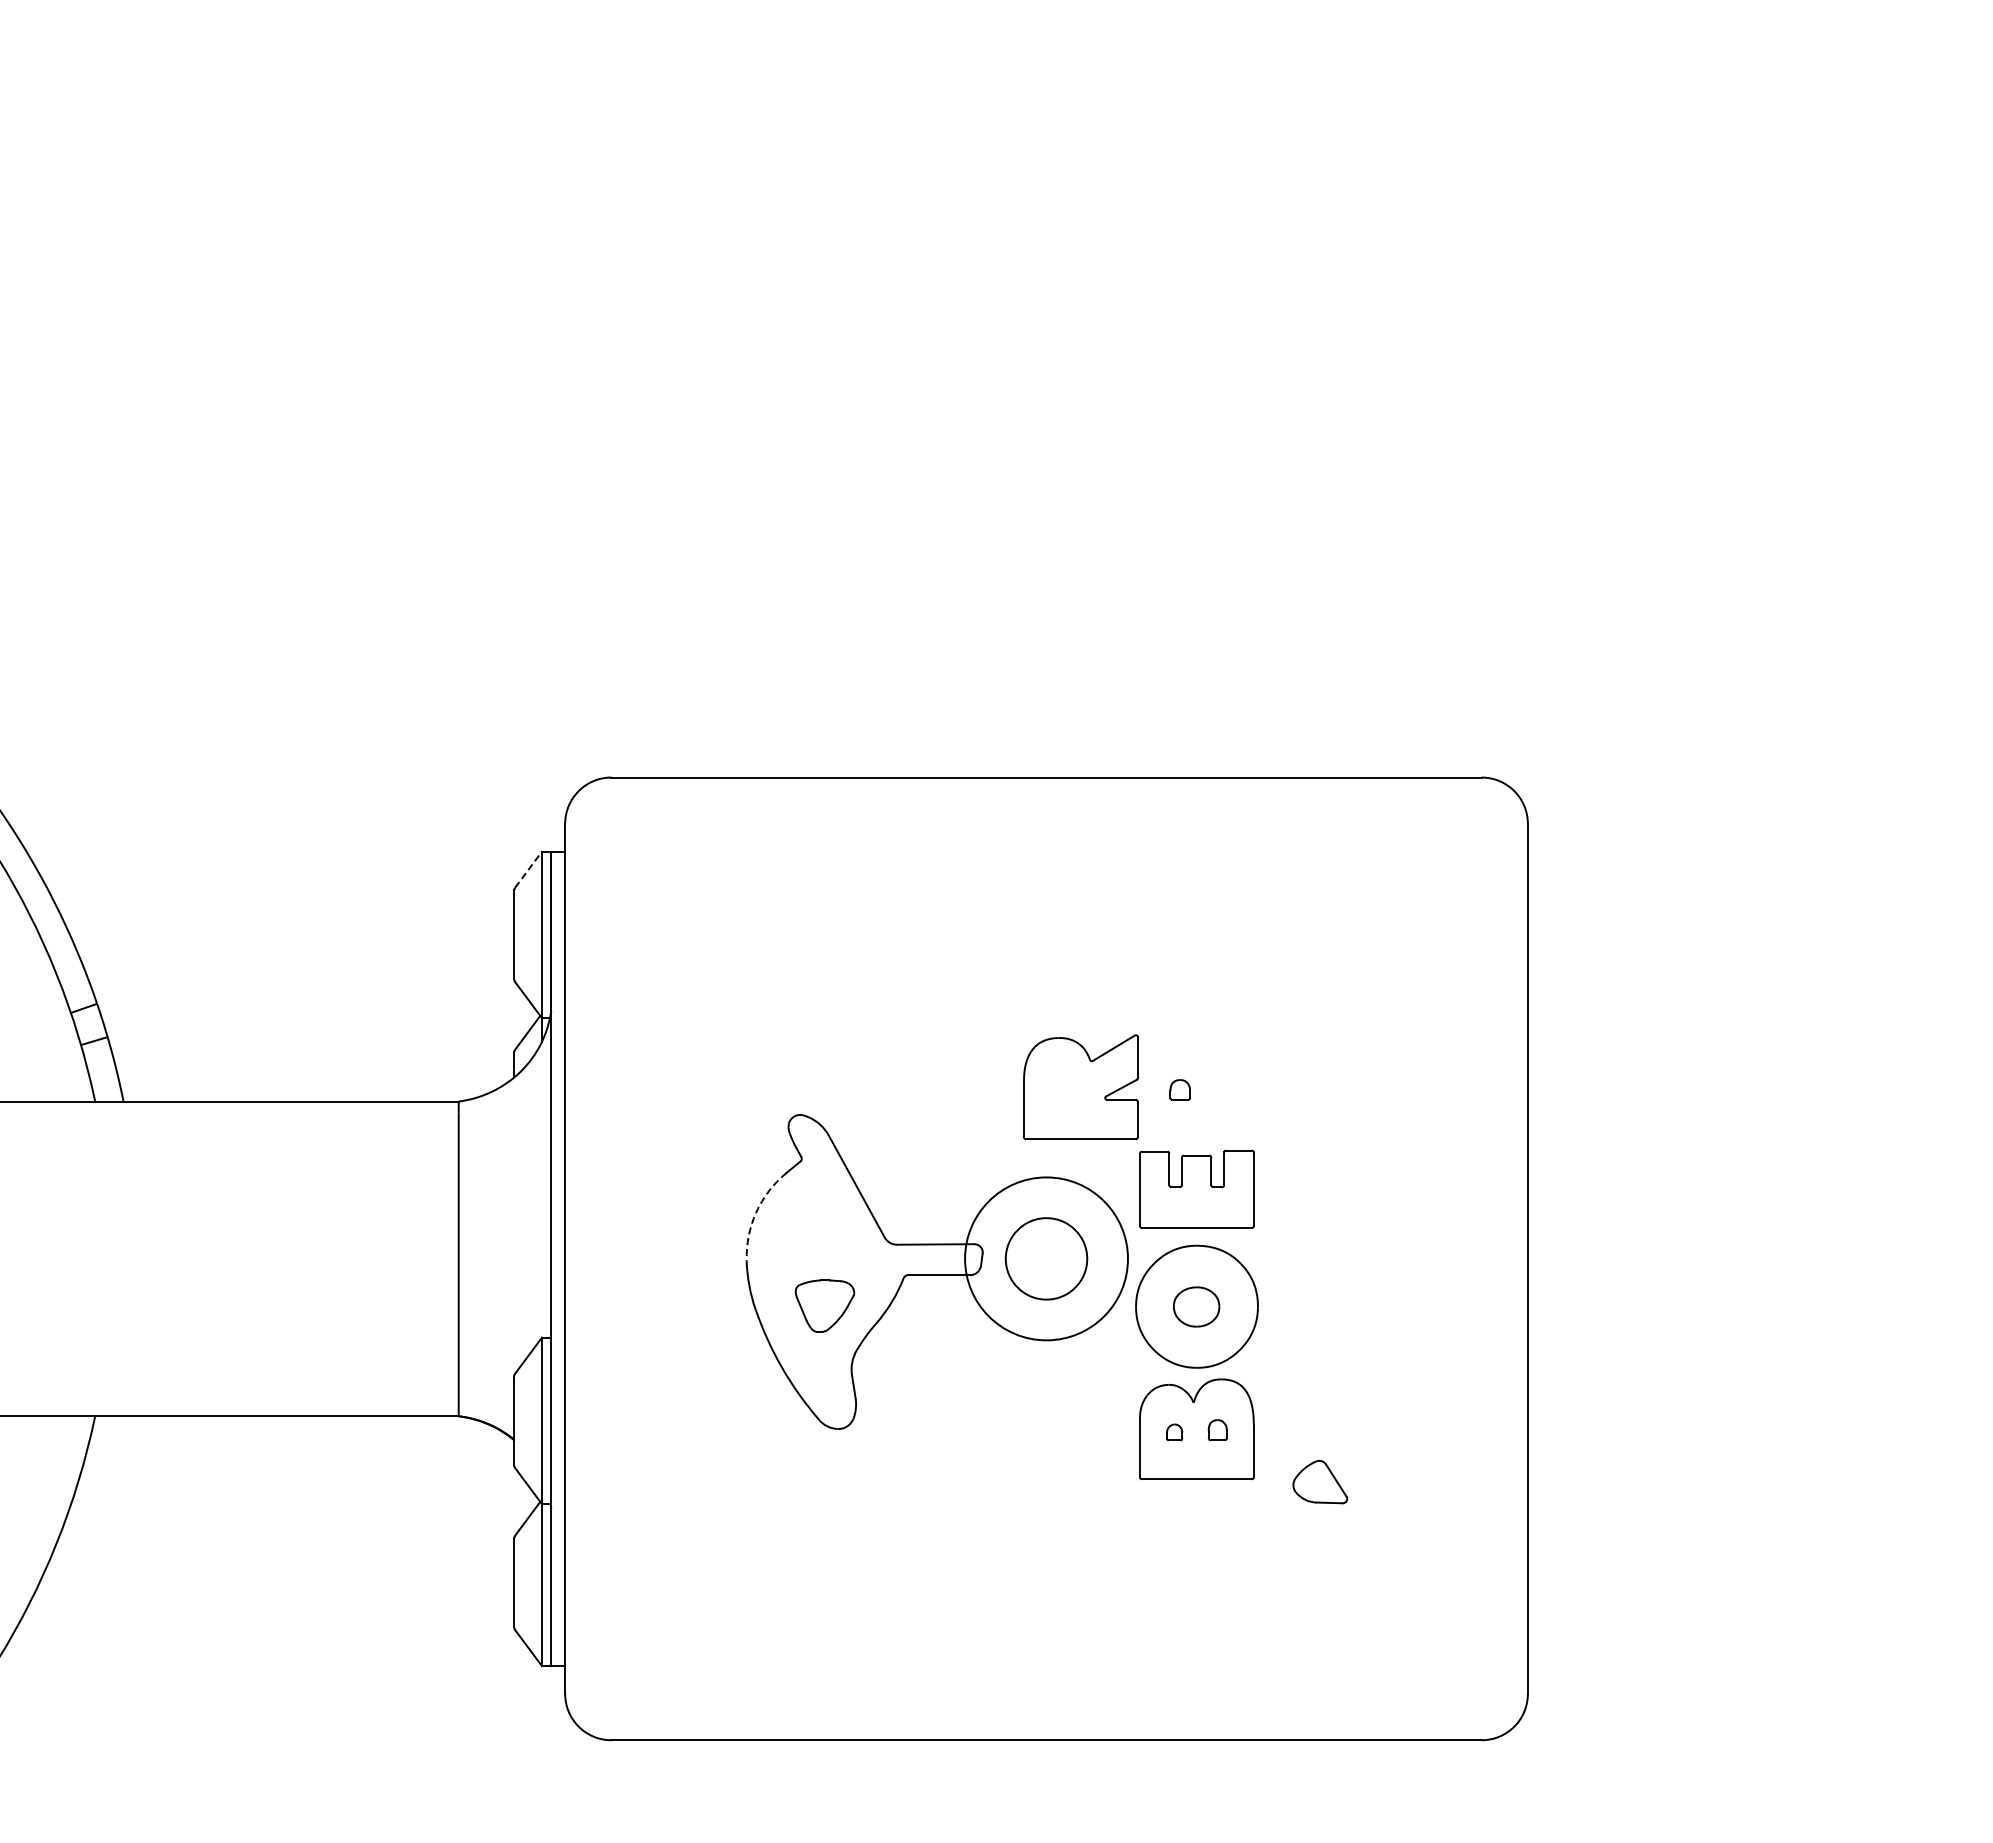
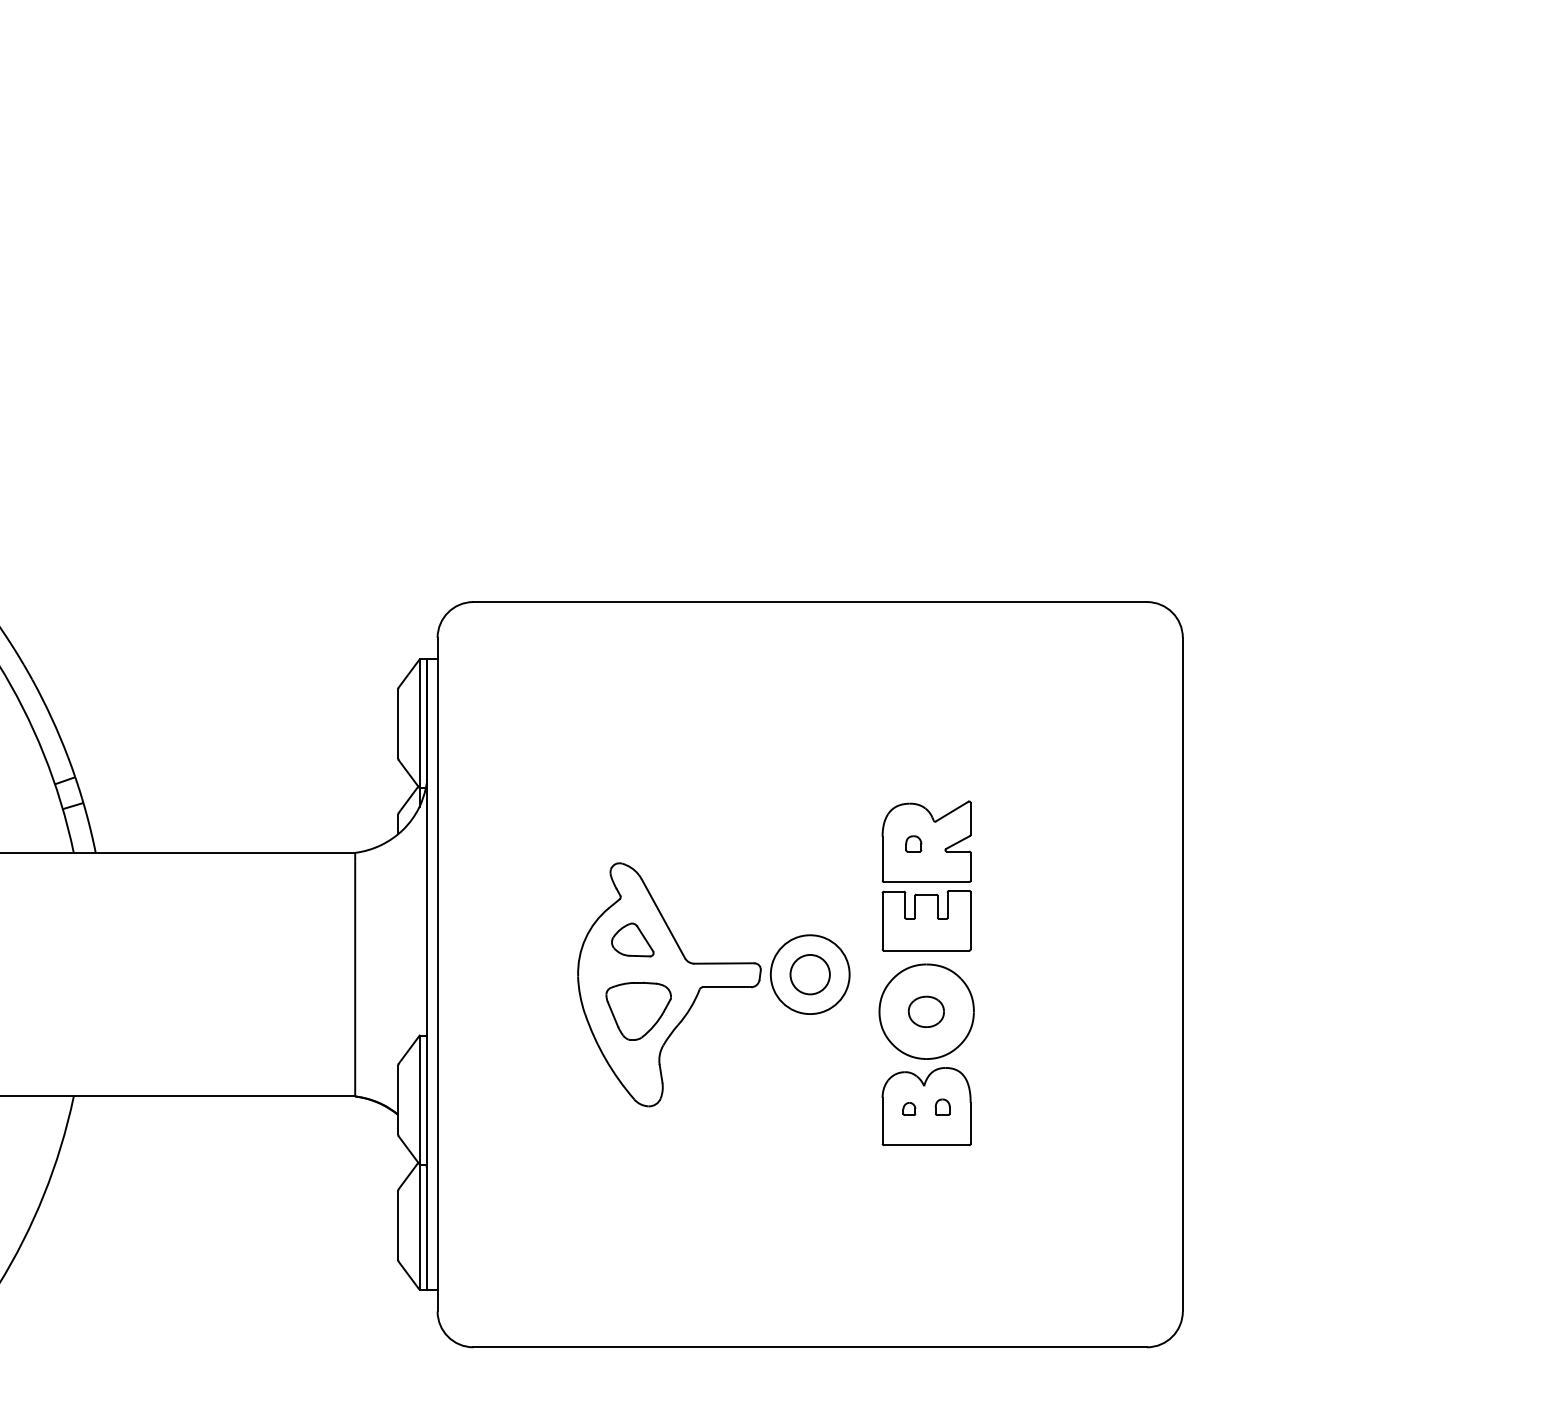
line: (528, 869) -> (409, 673), dashed -> solid
part: (1080, 1087) -> (926, 842), moved
arc: (756, 1212) -> (585, 938), dashed -> solid
circle: (1046, 1258) -> (810, 974), size x0.62
circle: (1046, 1258) -> (810, 974), size x0.62
part: (824, 1305) -> (638, 1010), size x1.43
part: (1320, 1482) -> (632, 940), moved

